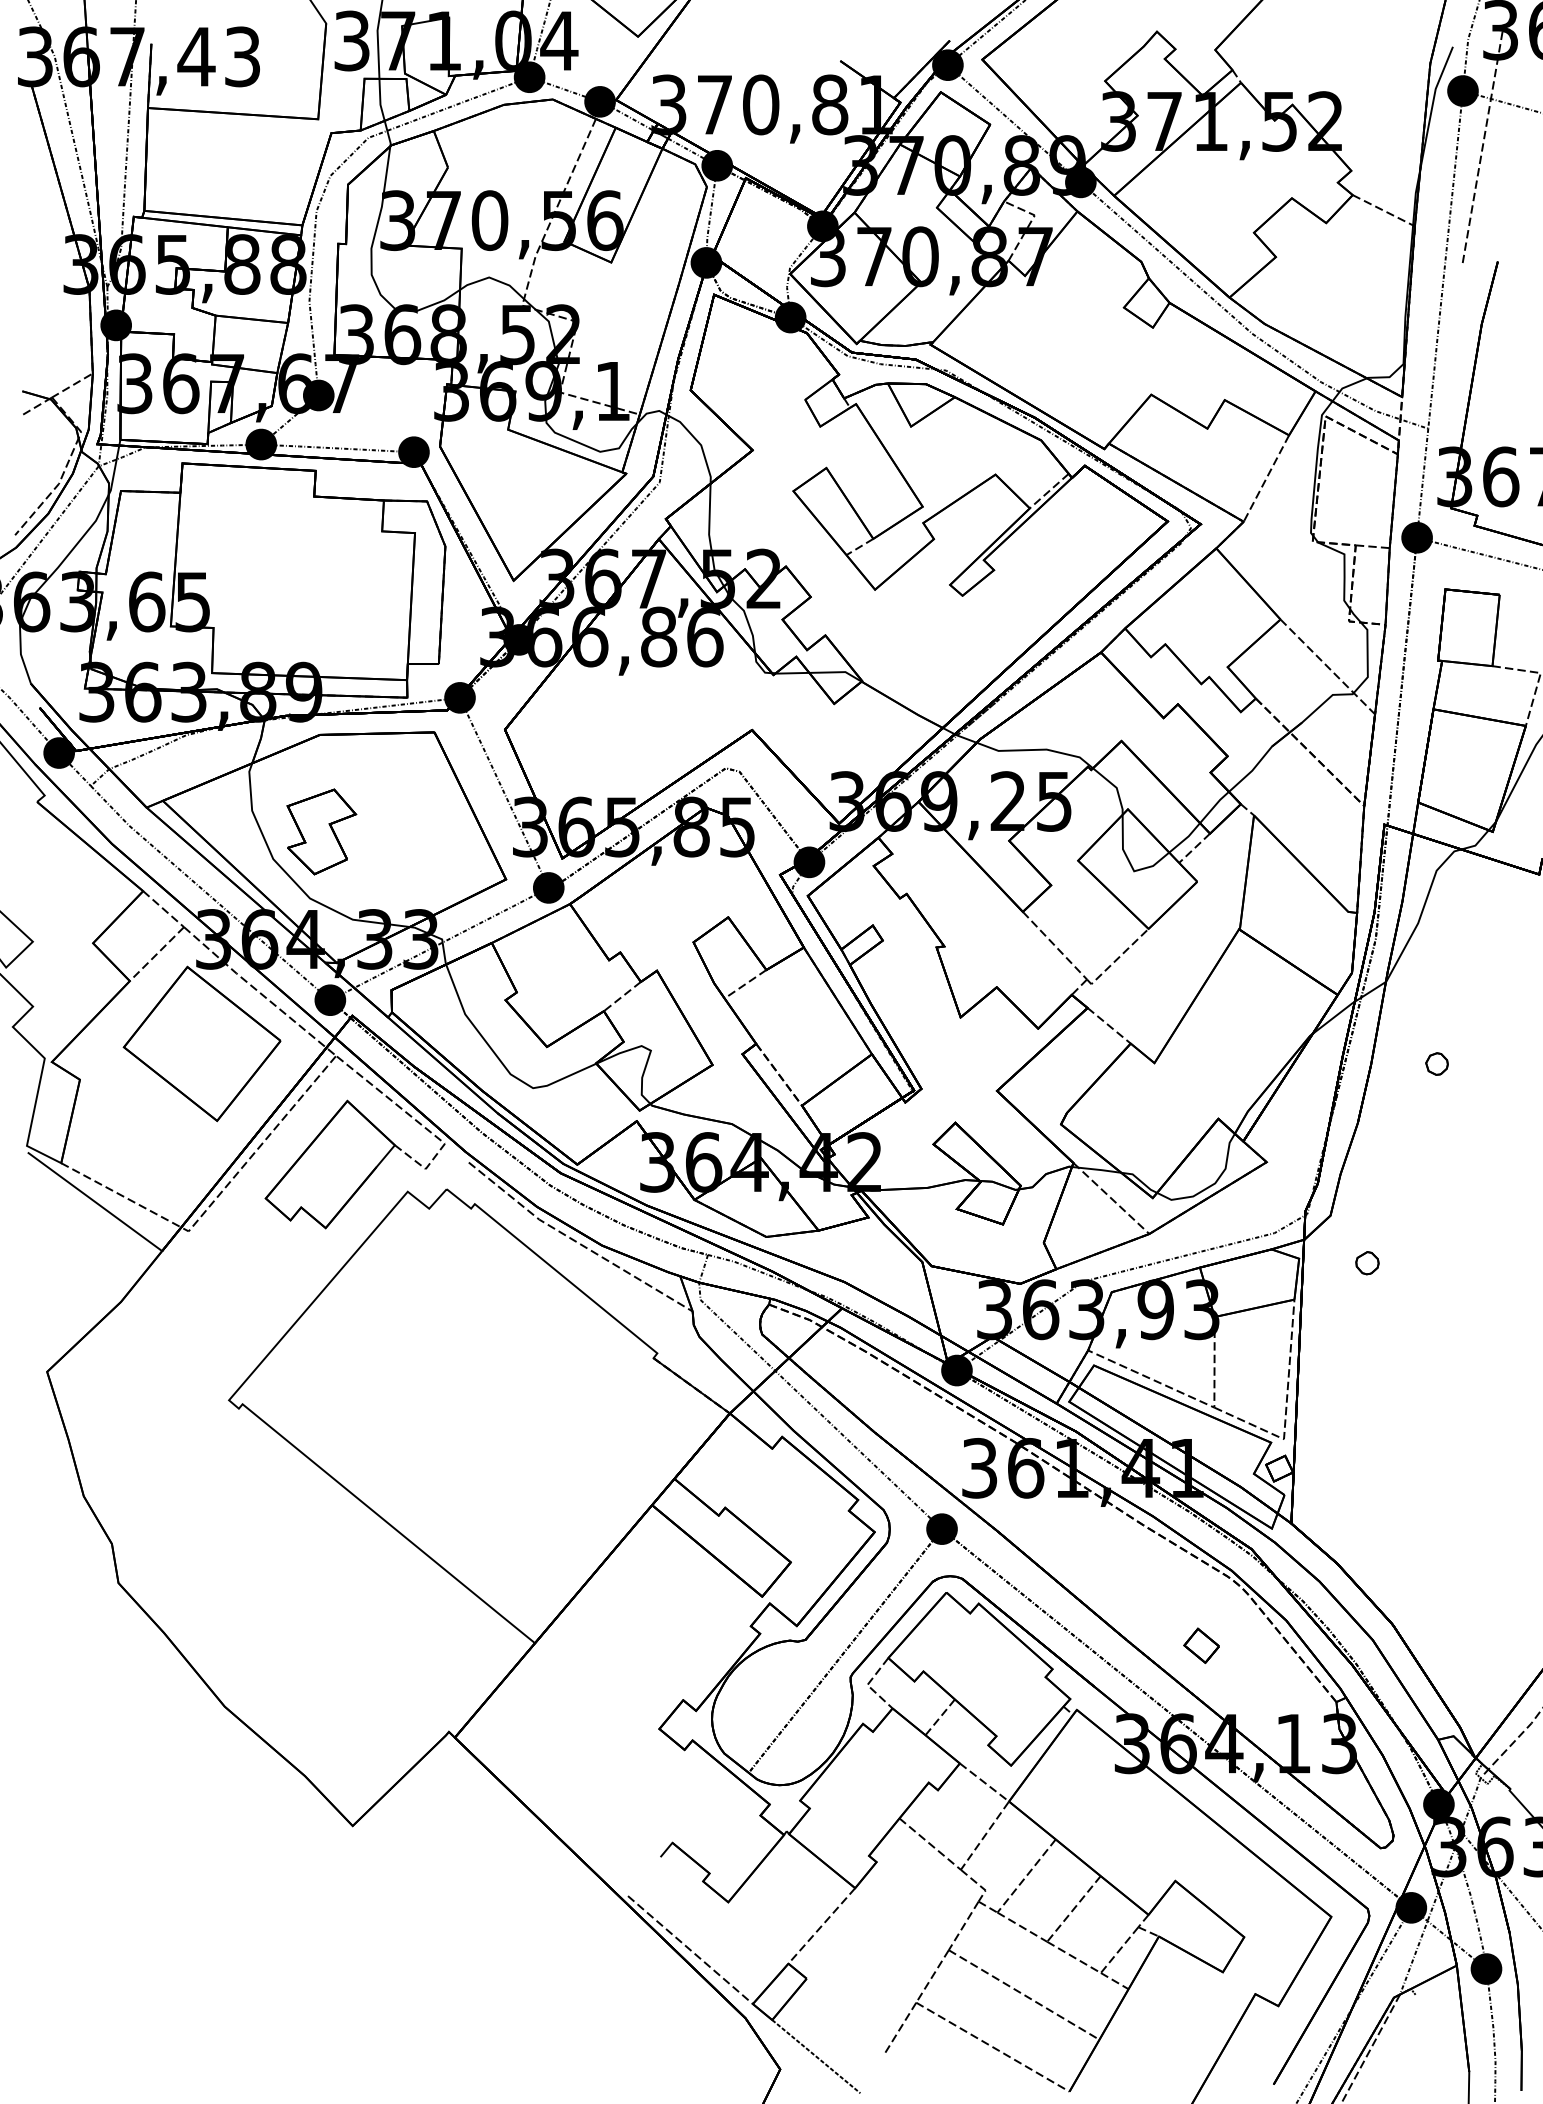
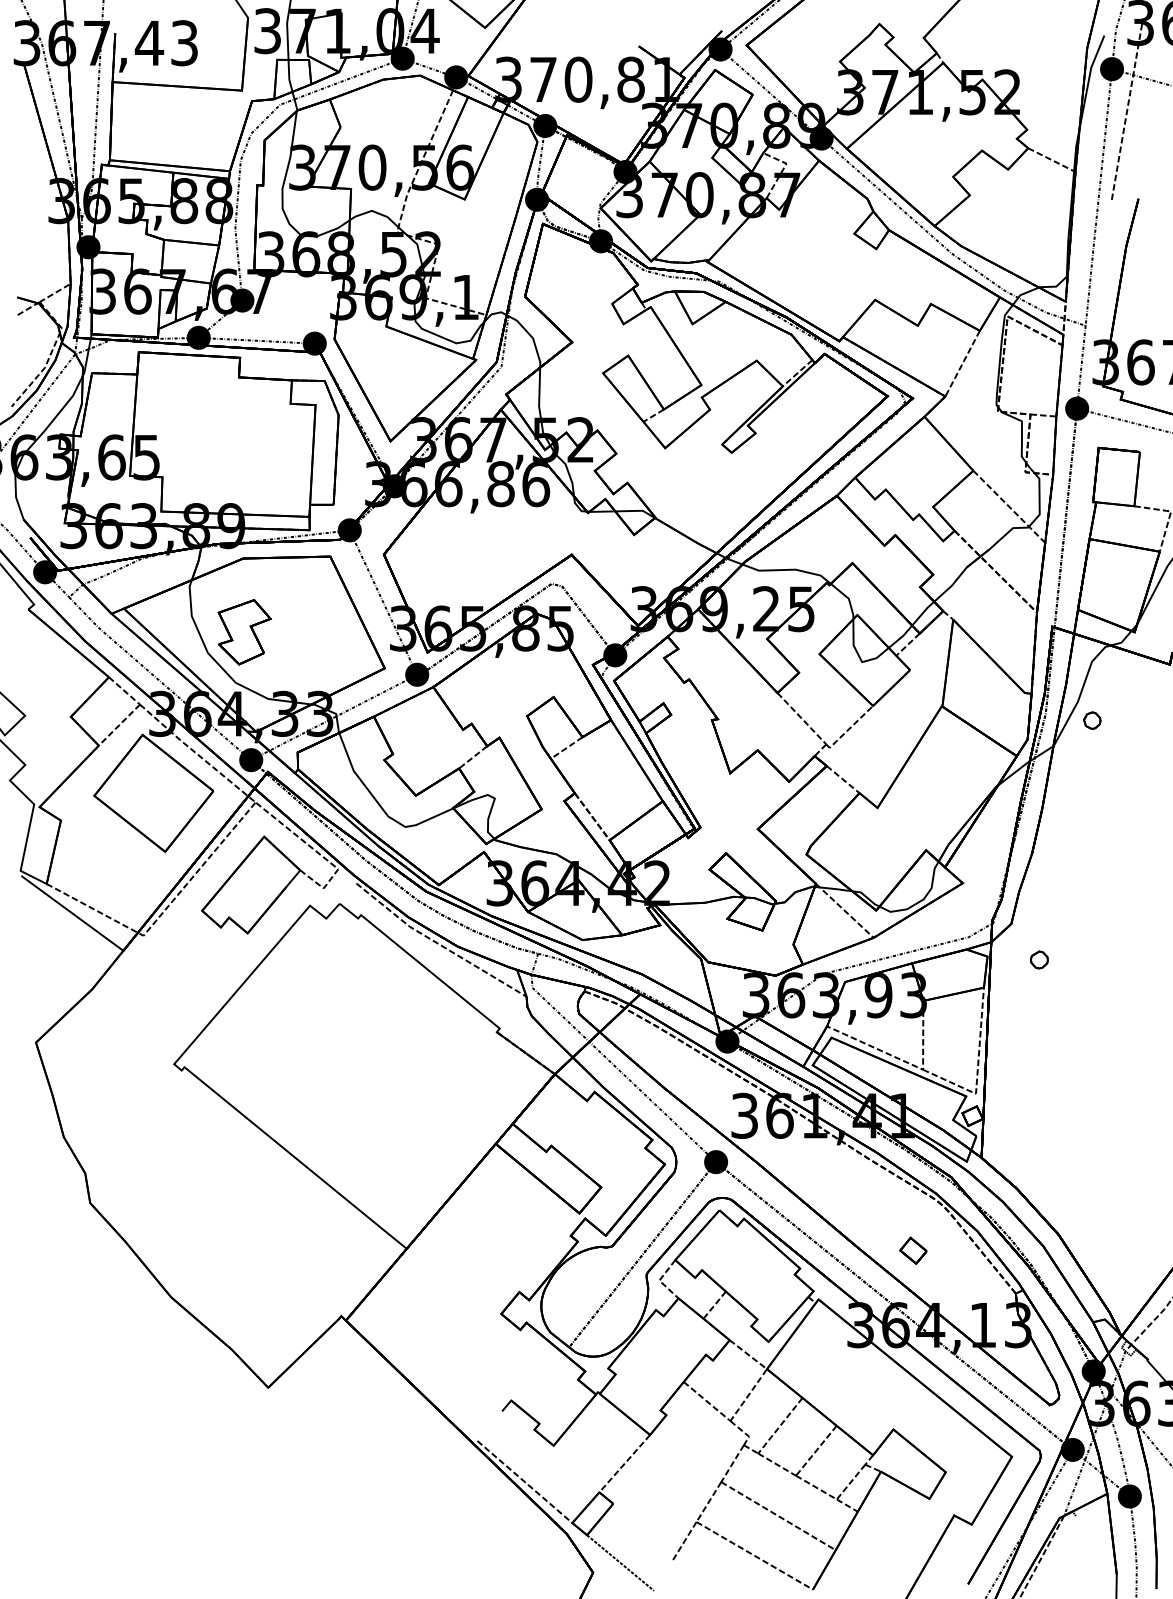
part: (1437, 1063) -> (1092, 720), moved

